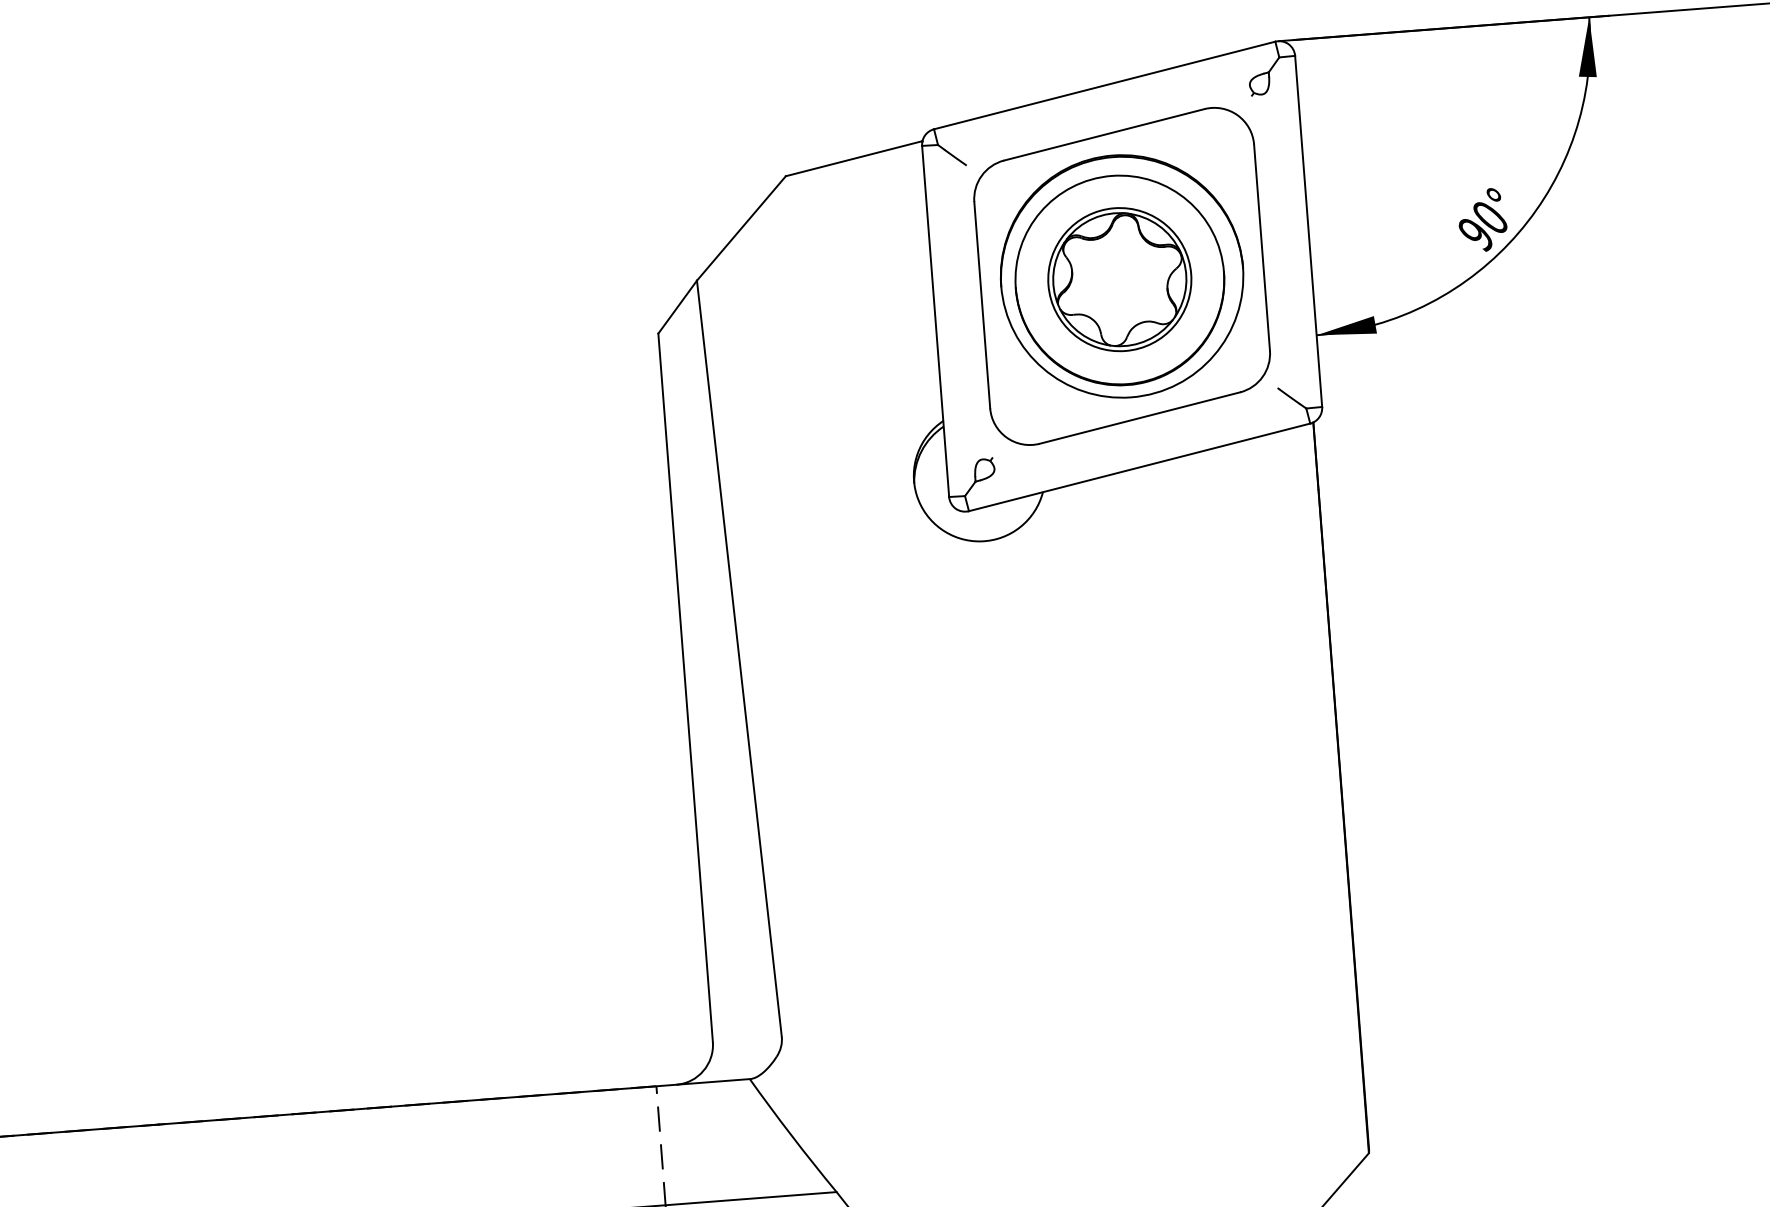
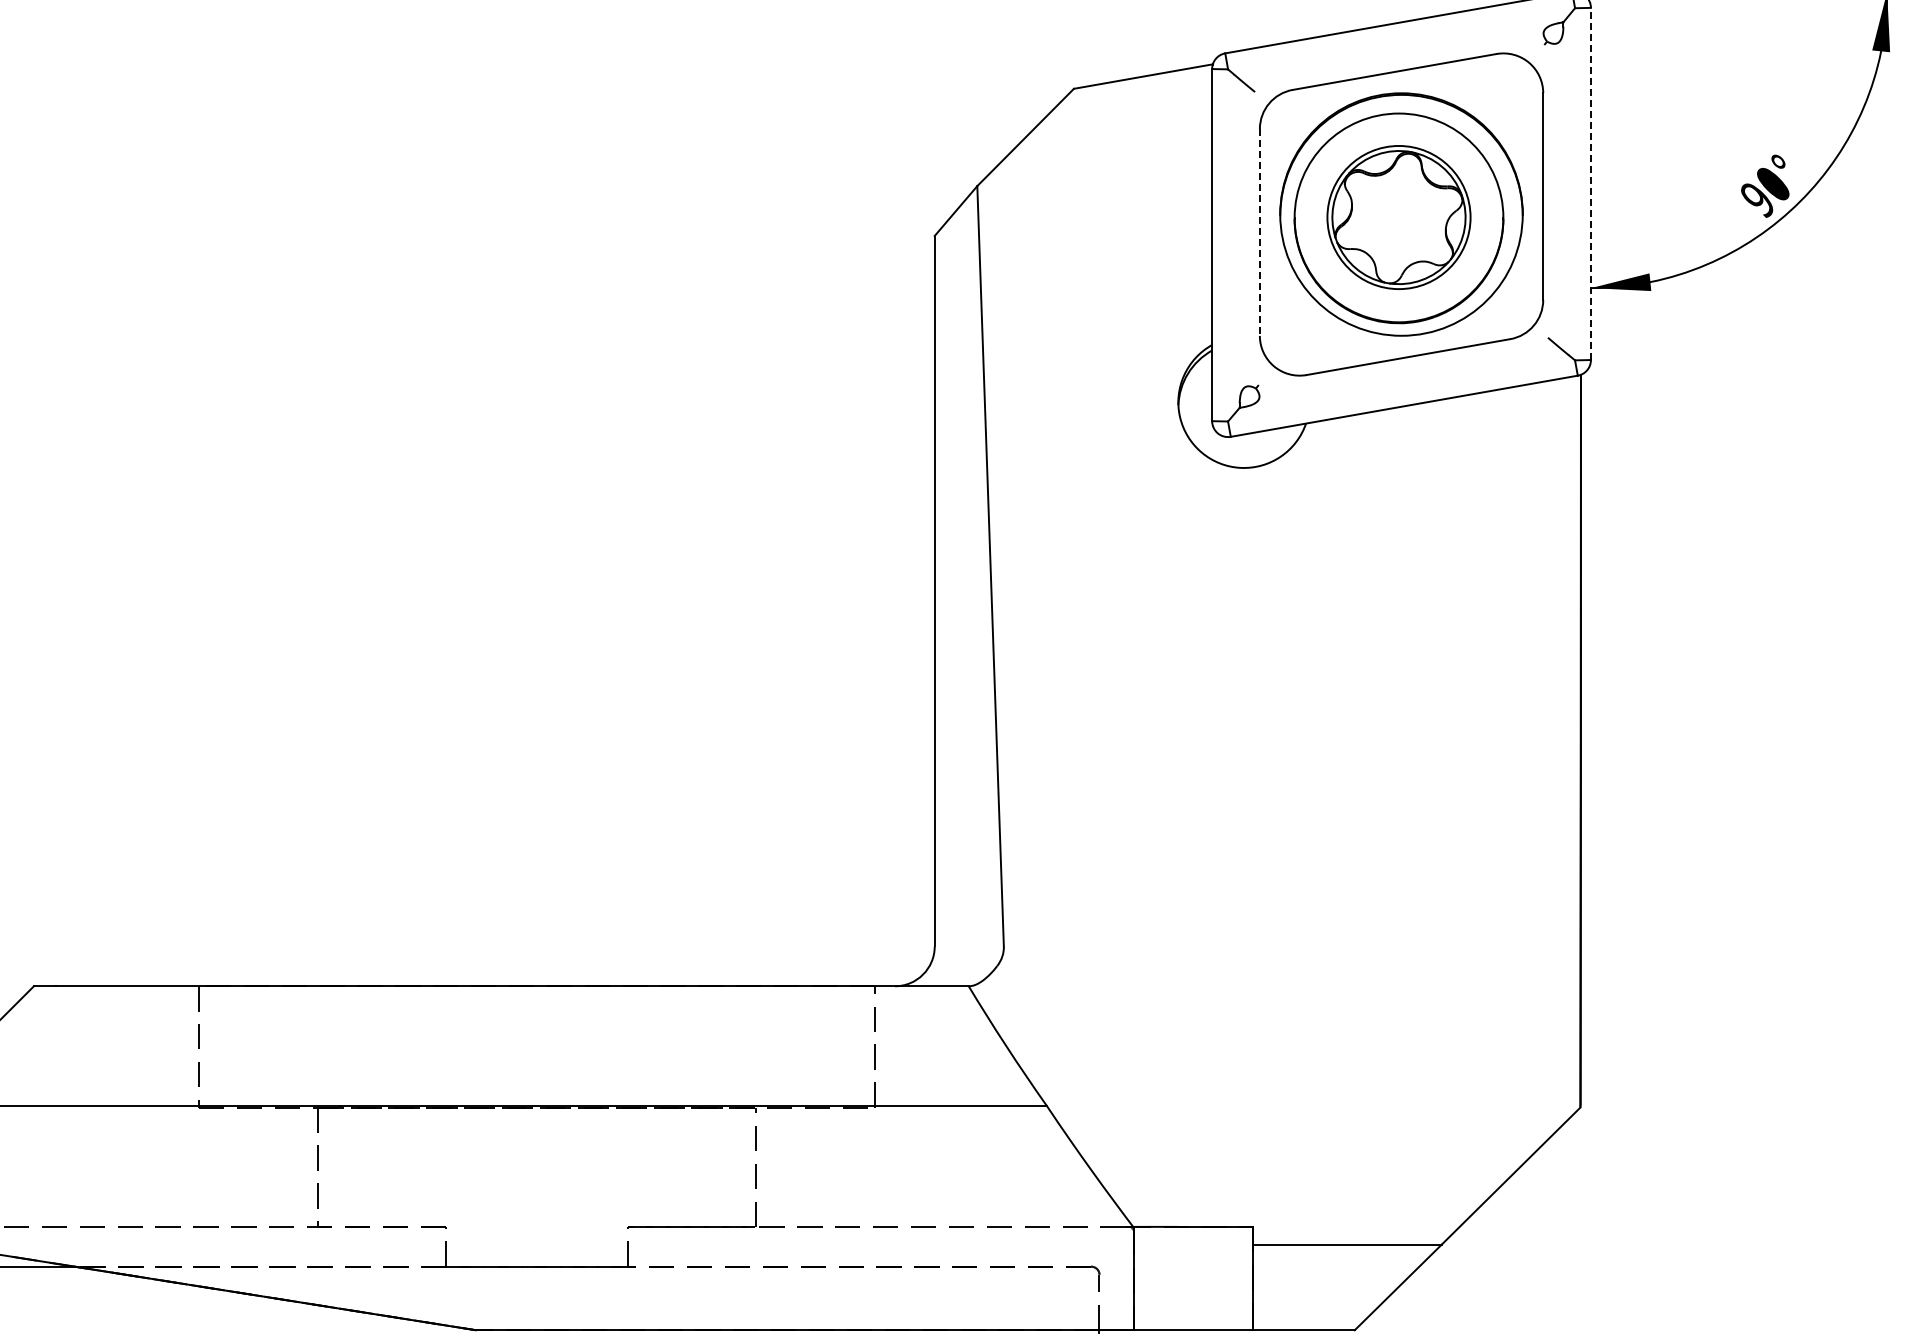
line: (1308, 230) -> (1590, 183), solid -> dashed
line: (981, 306) -> (1259, 233), solid -> dashed

